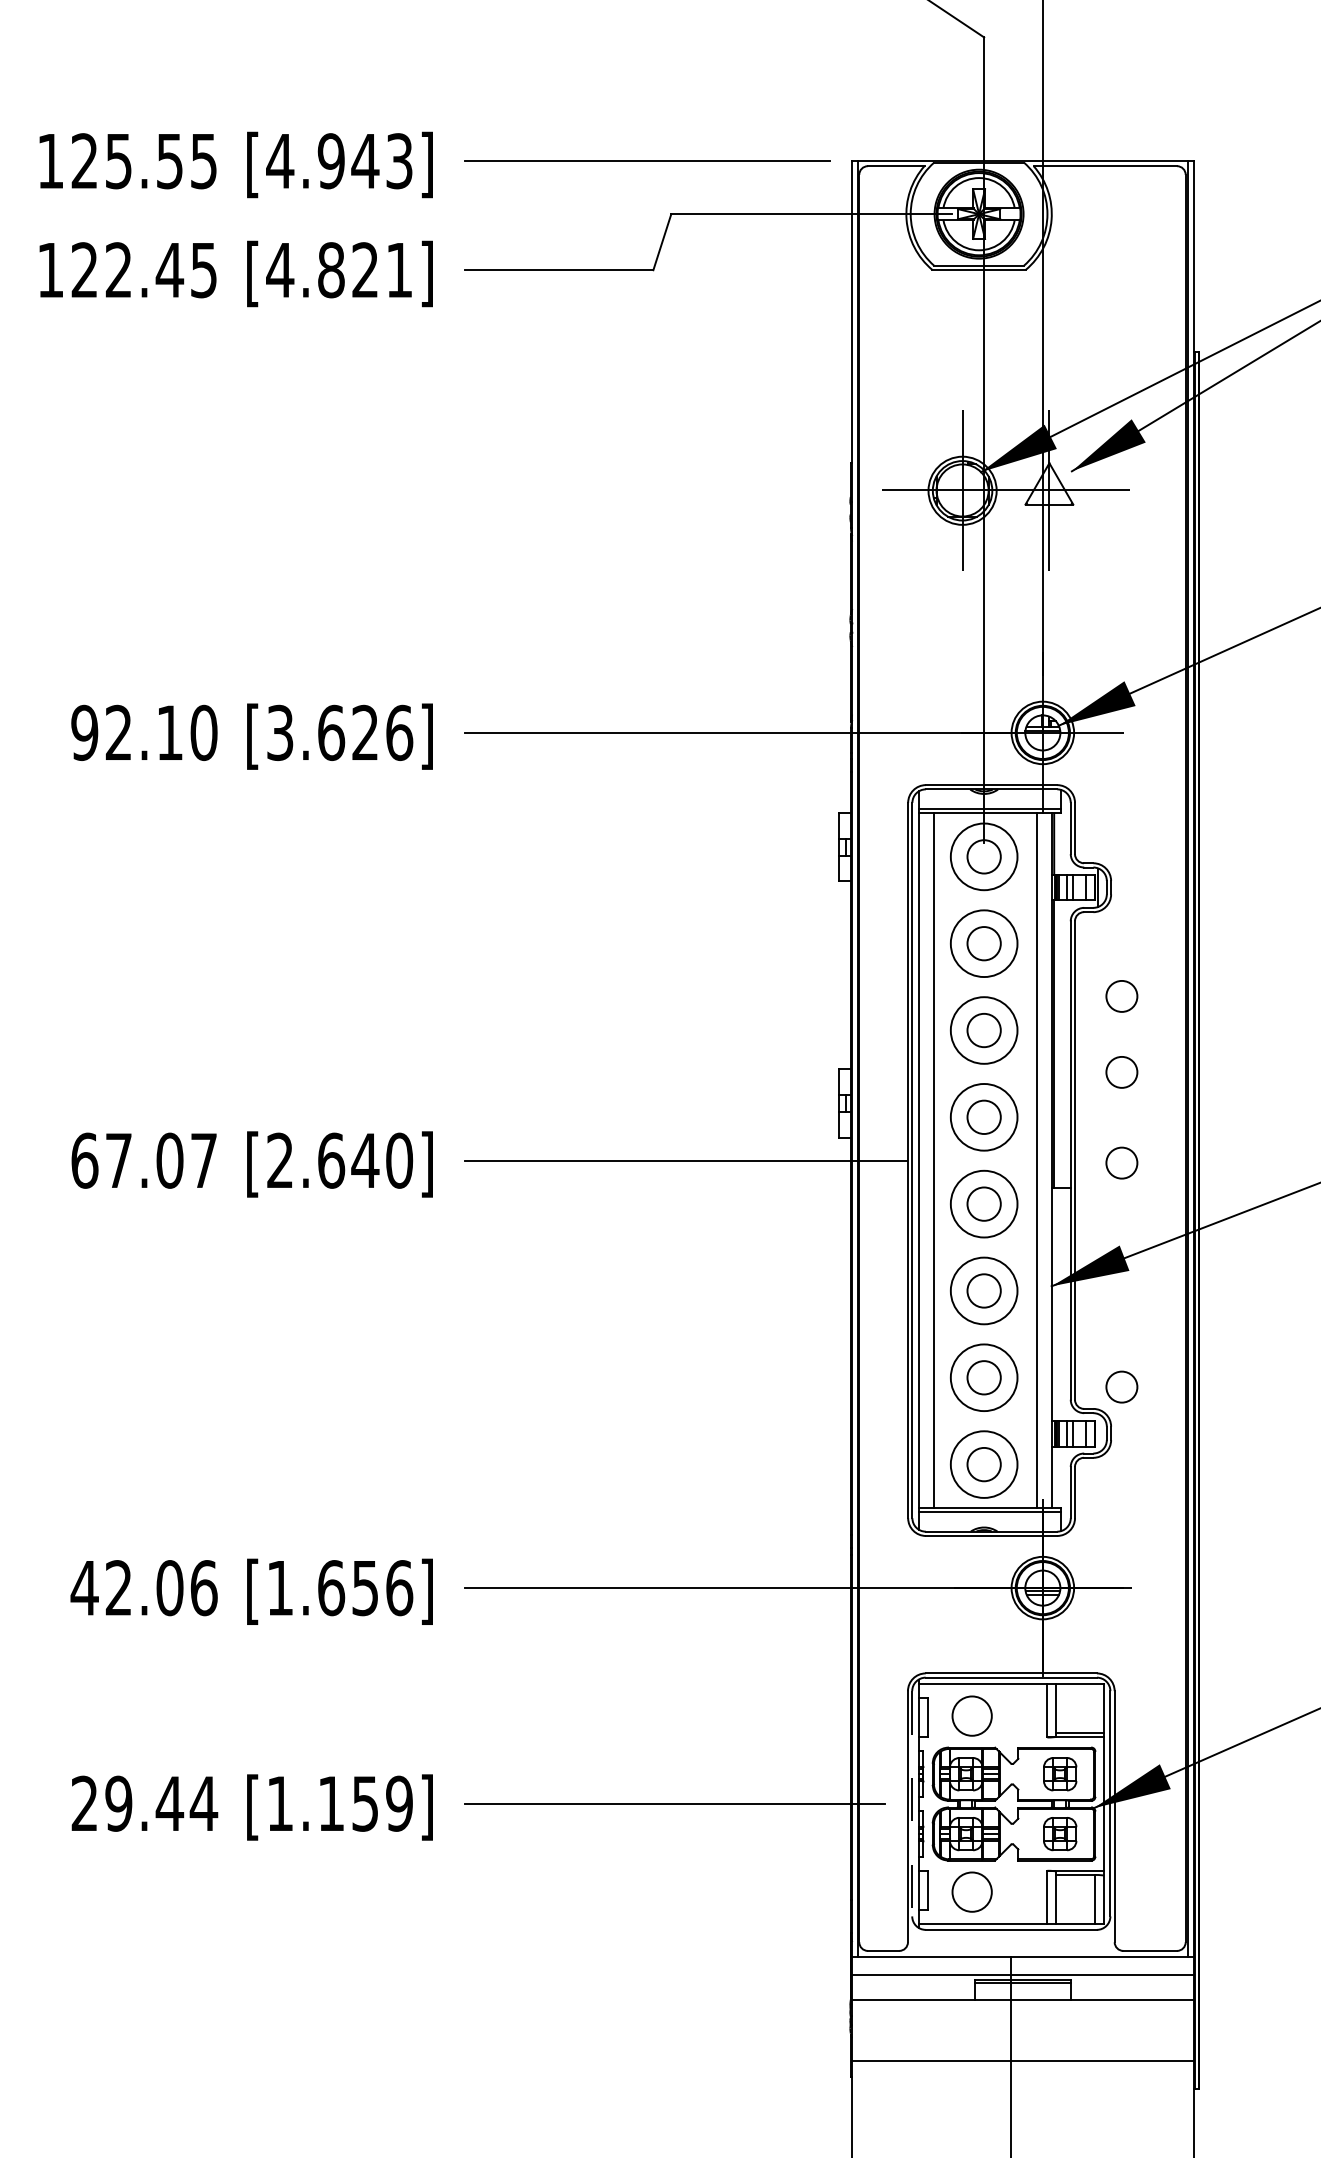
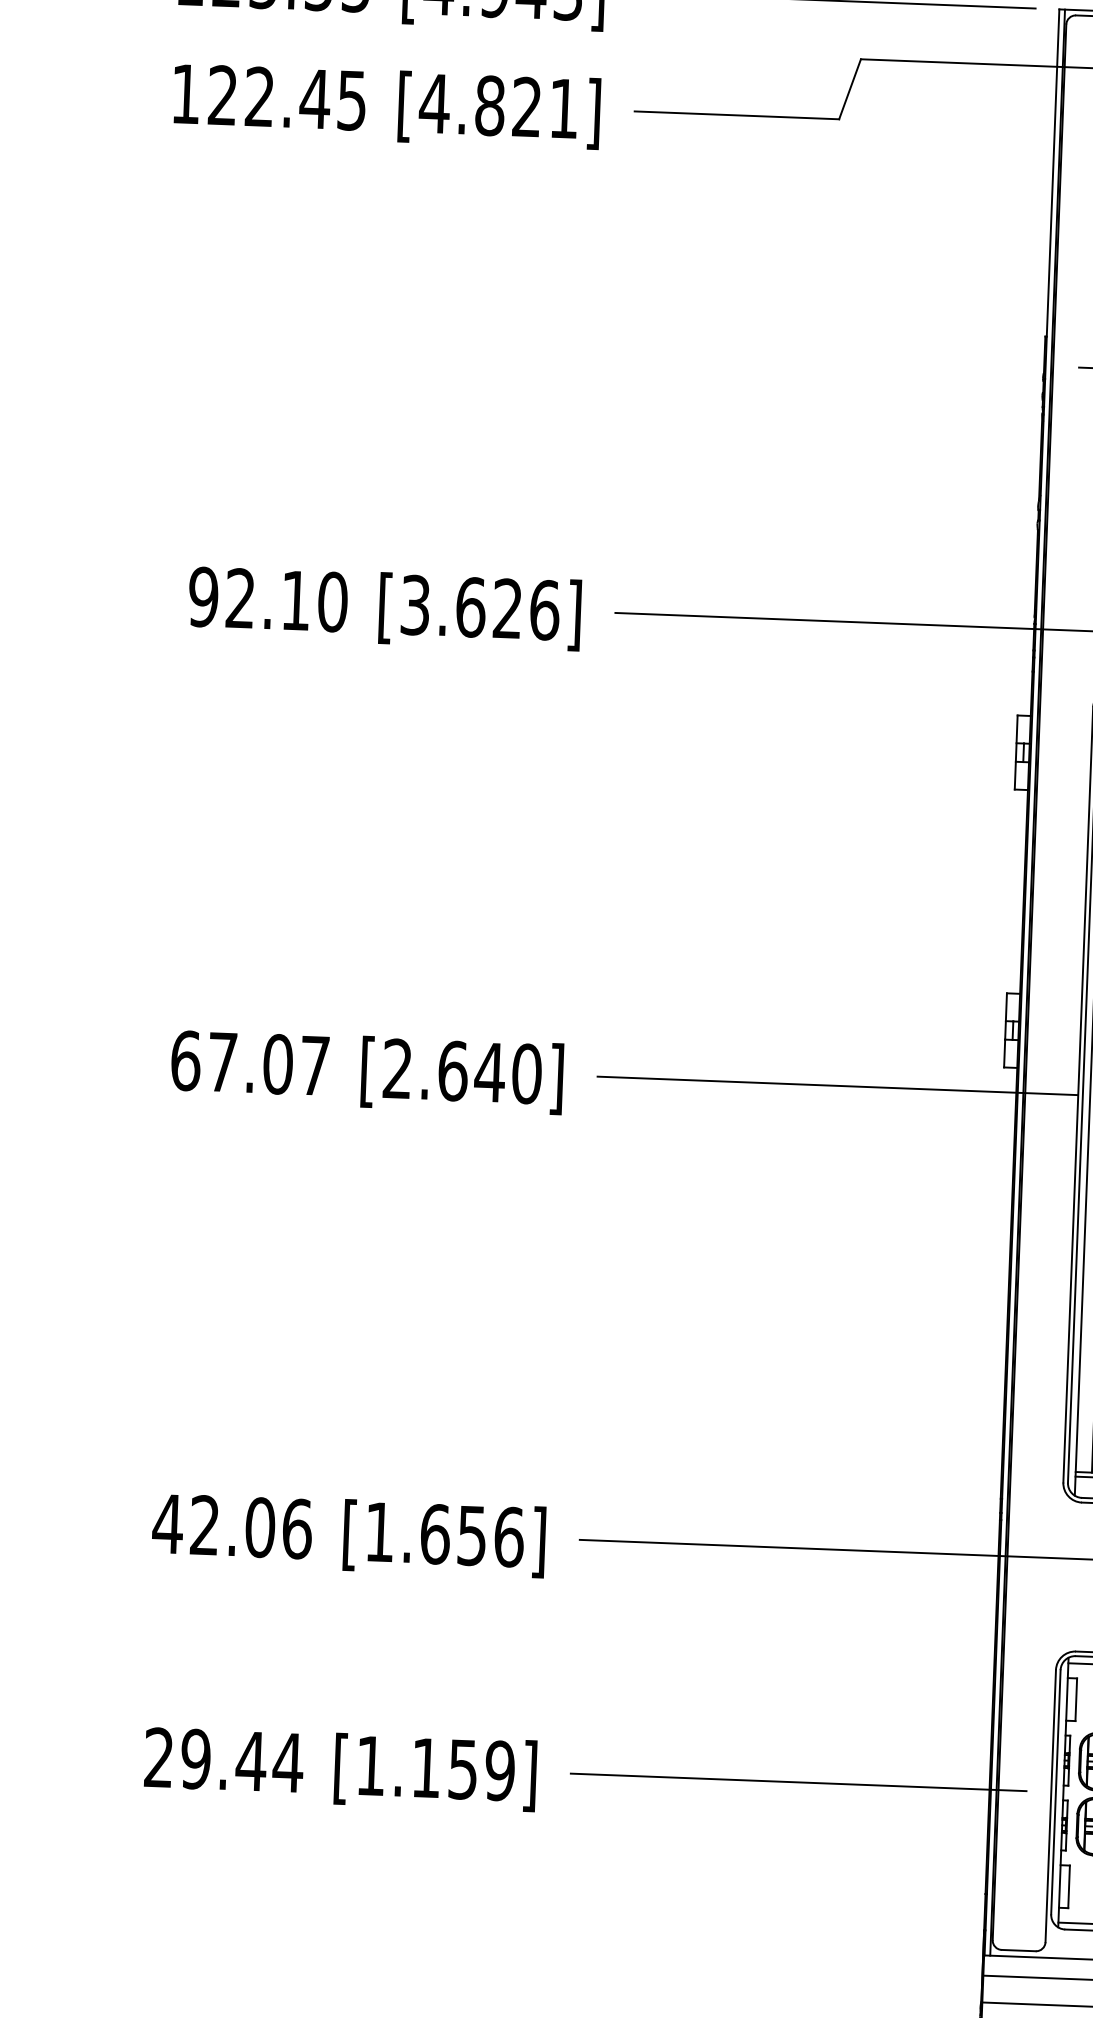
line: (912, 1803) -> (1056, 1791), dashed -> solid

